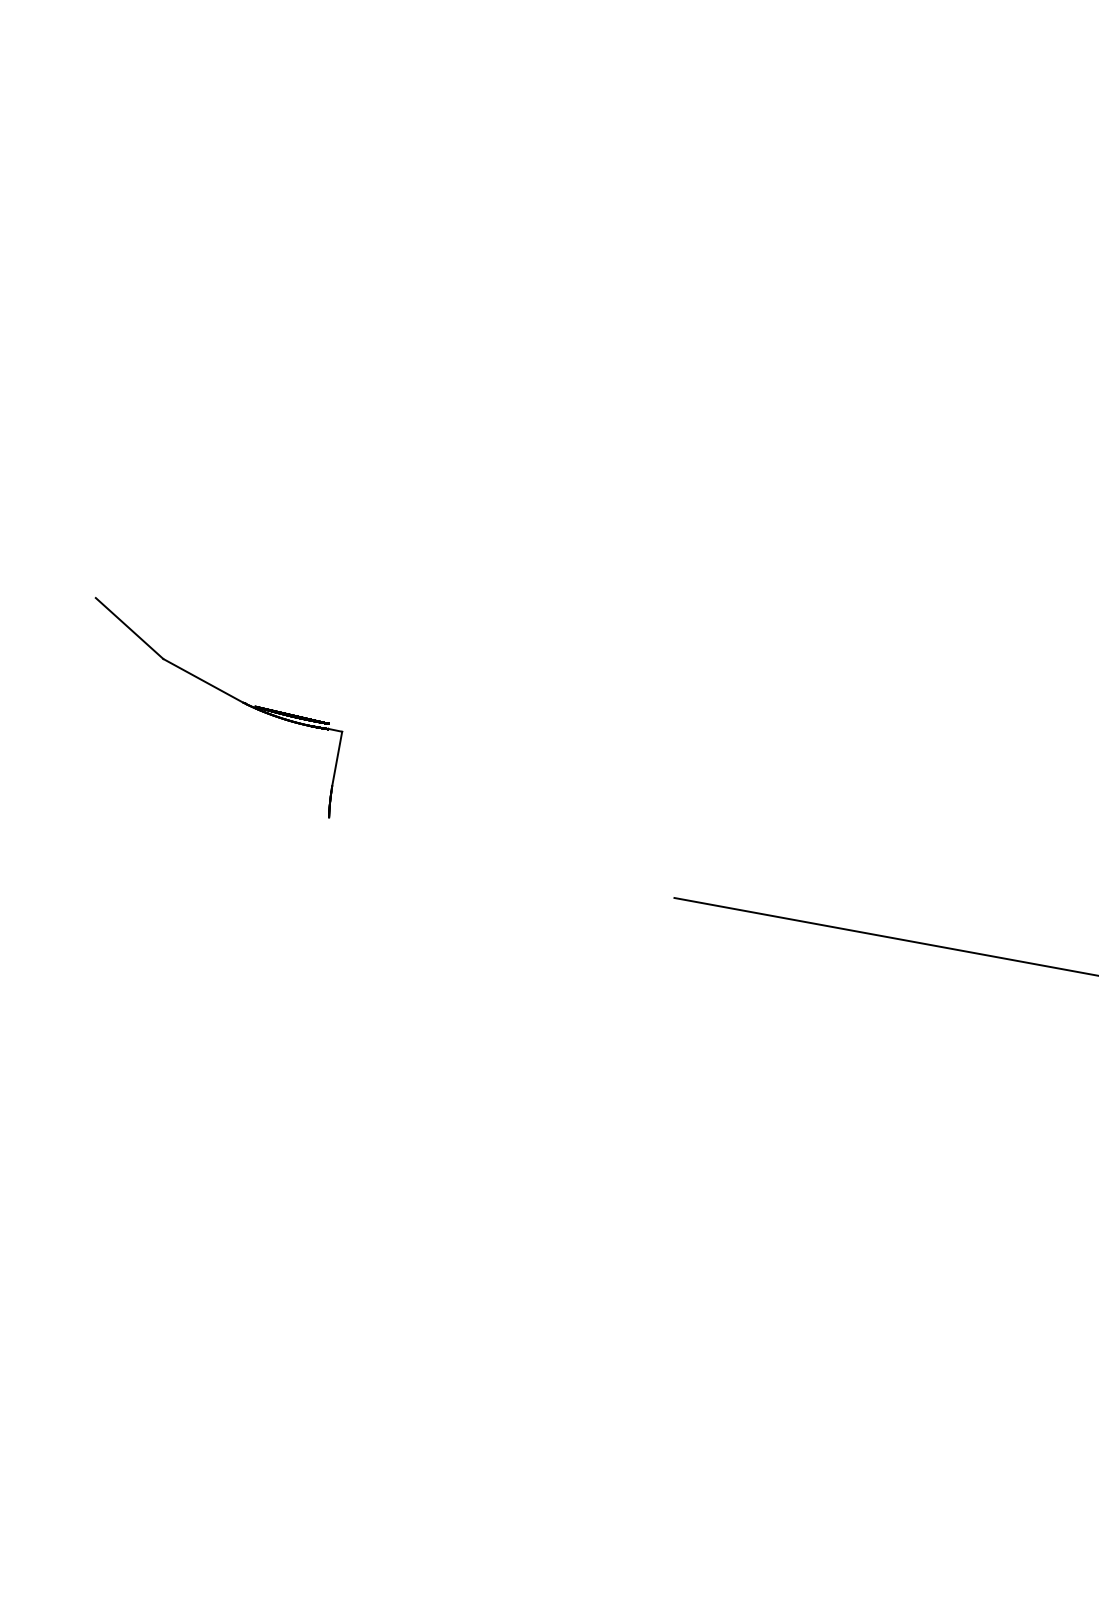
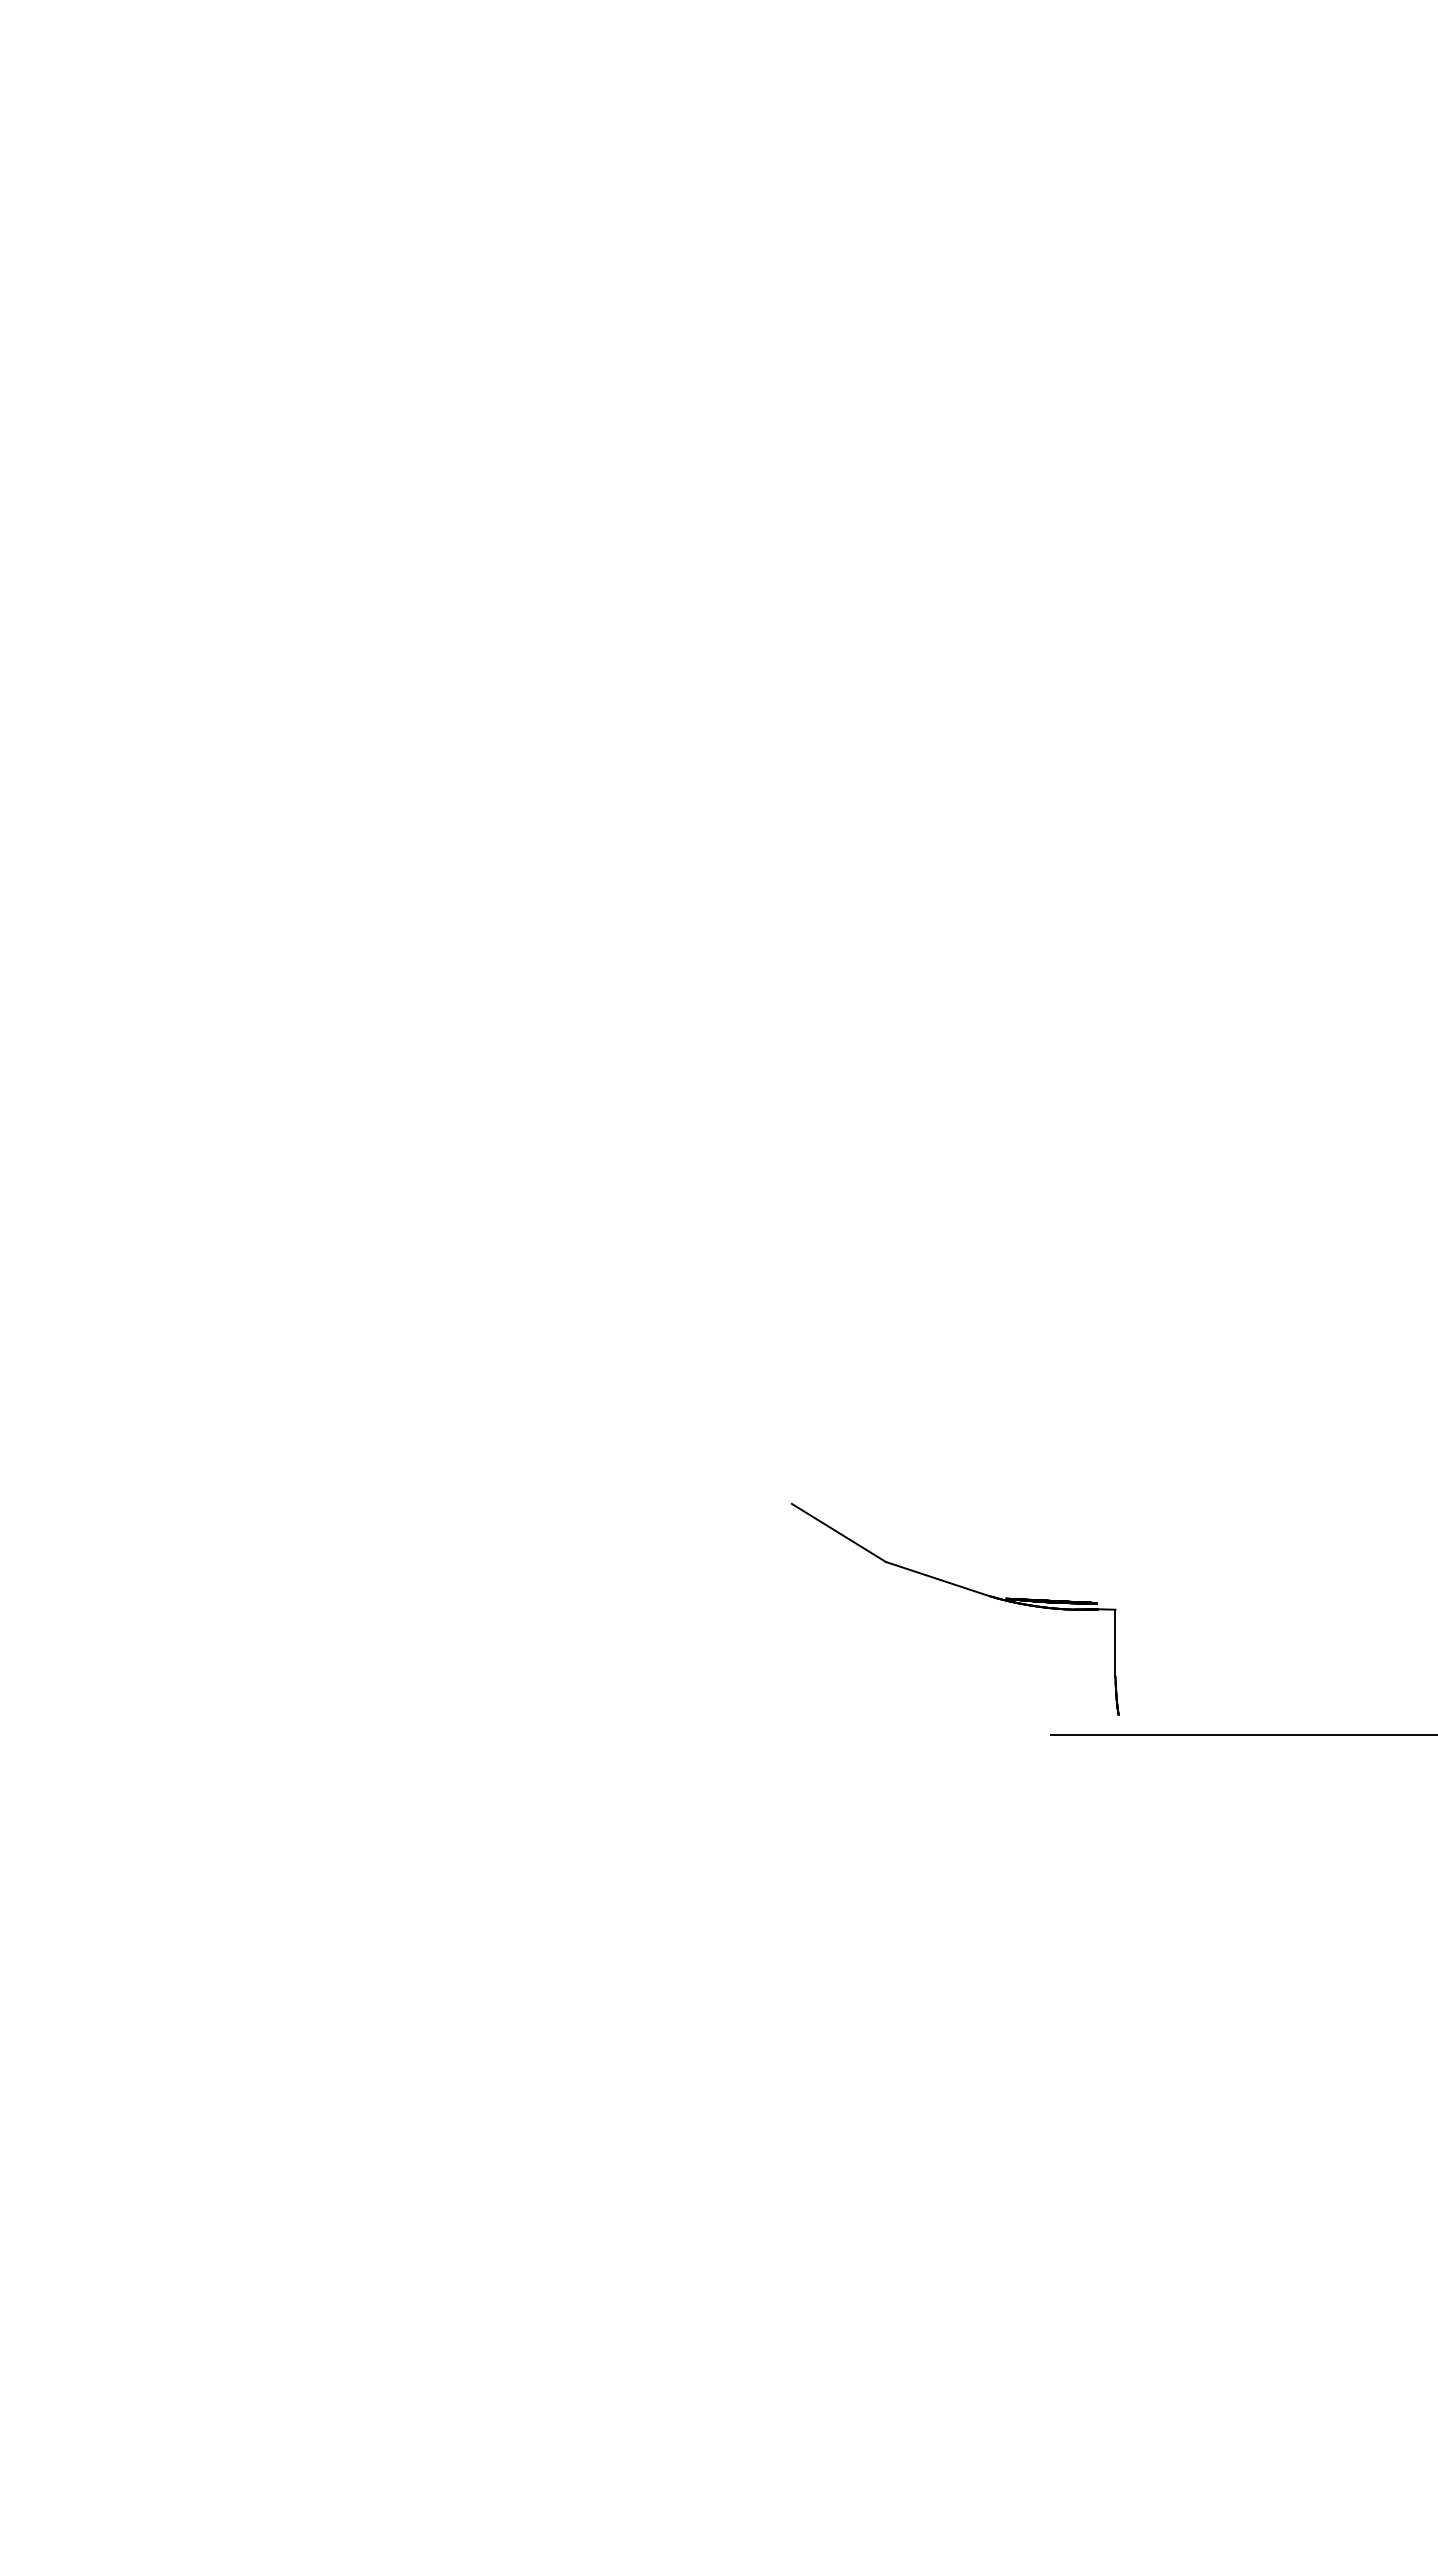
part: (221, 691) -> (962, 1588), moved

